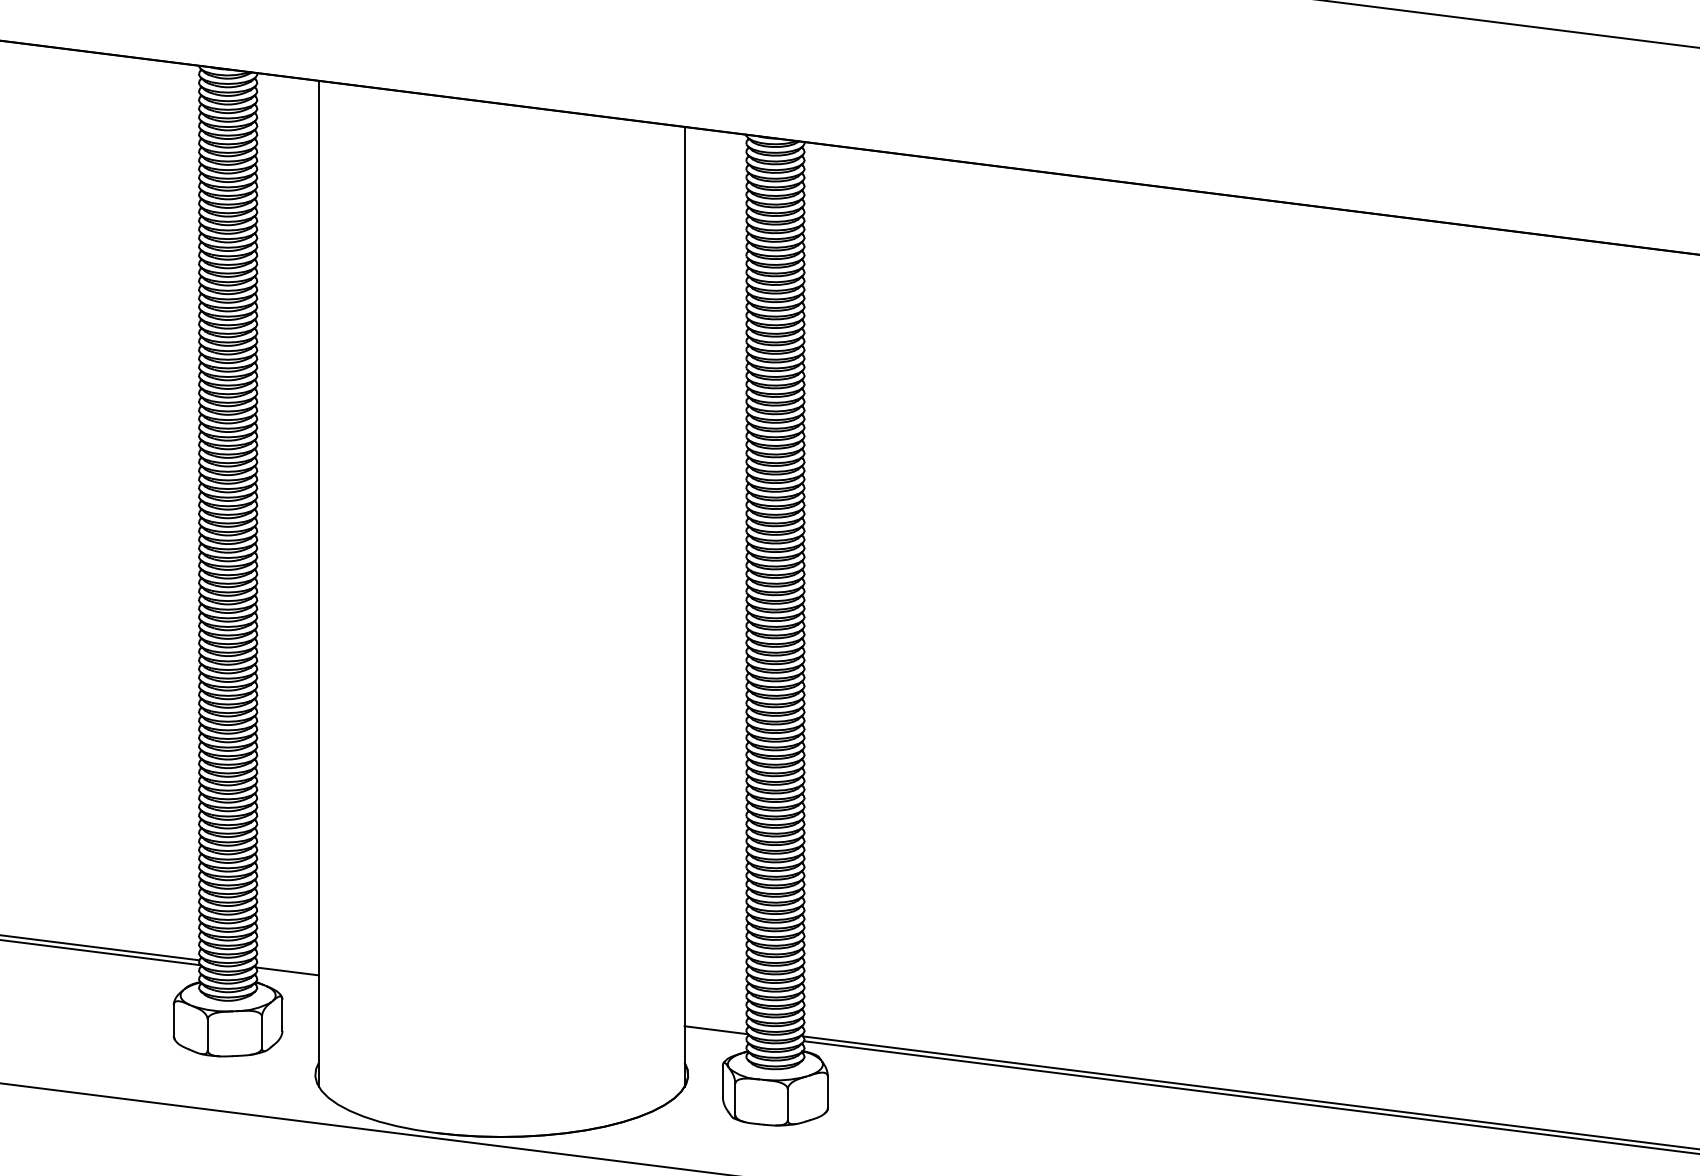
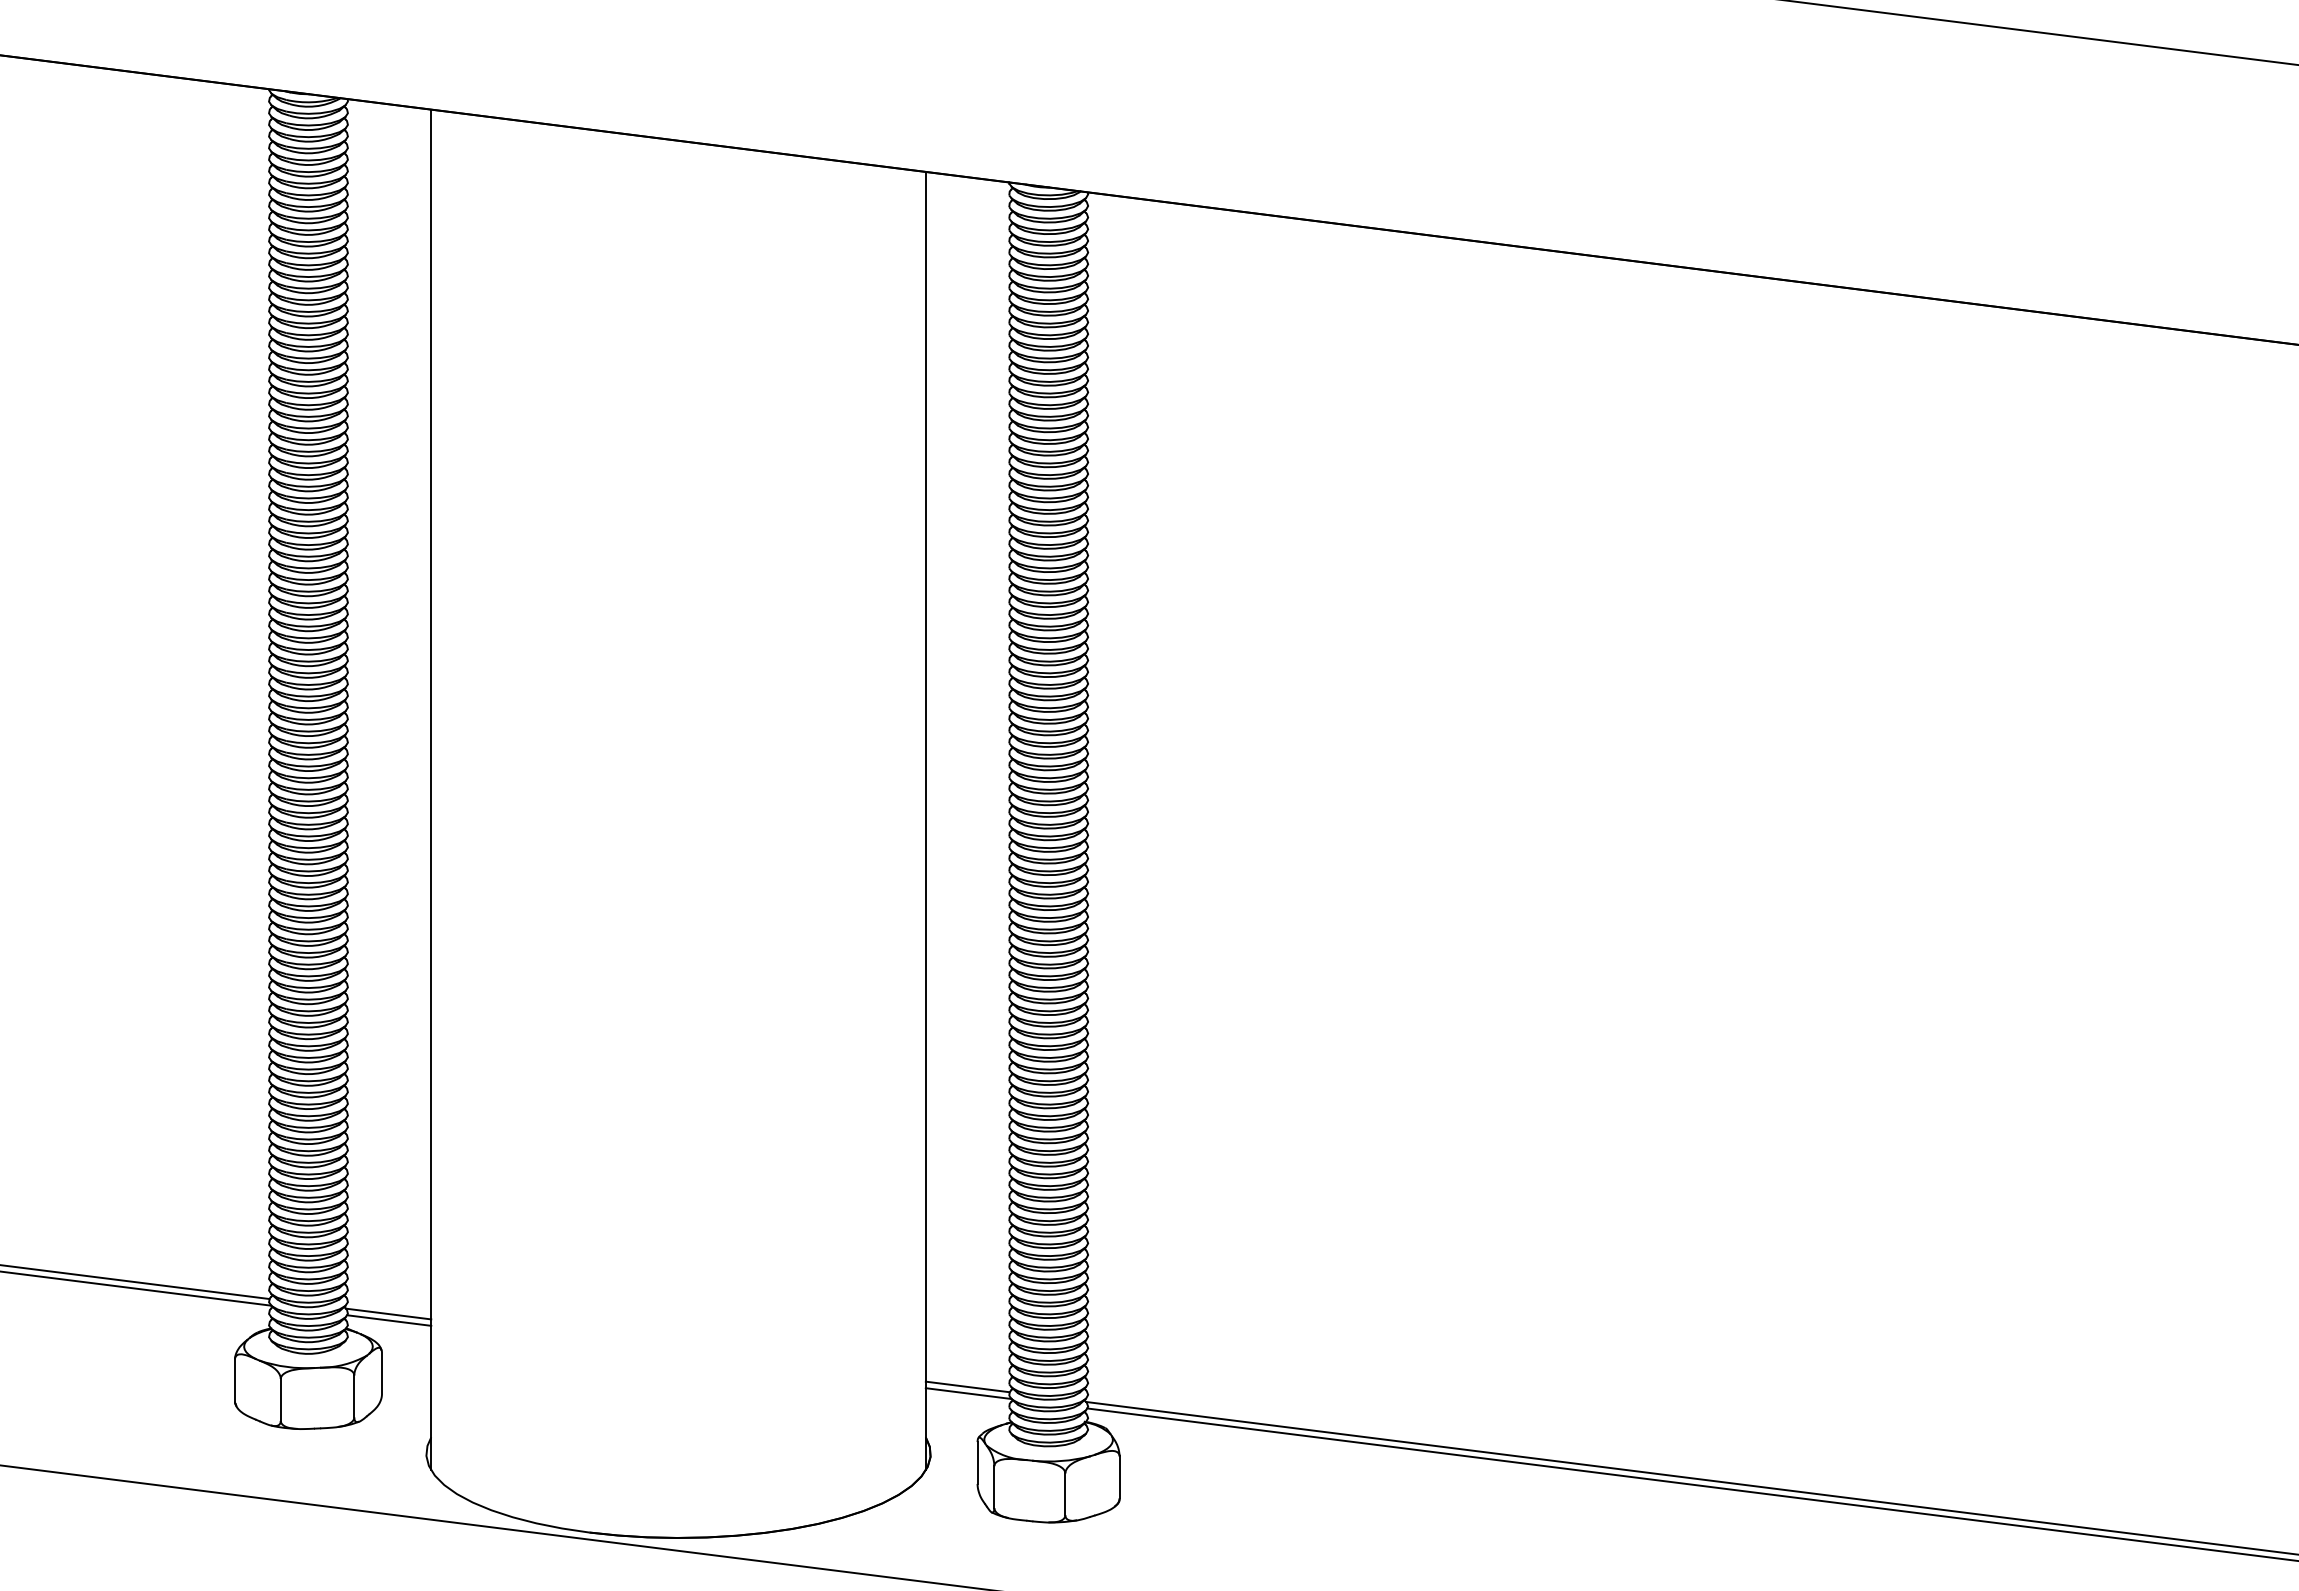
line: (288, 976) -> (389, 1320), added
line: (715, 1024) -> (967, 1386), added

